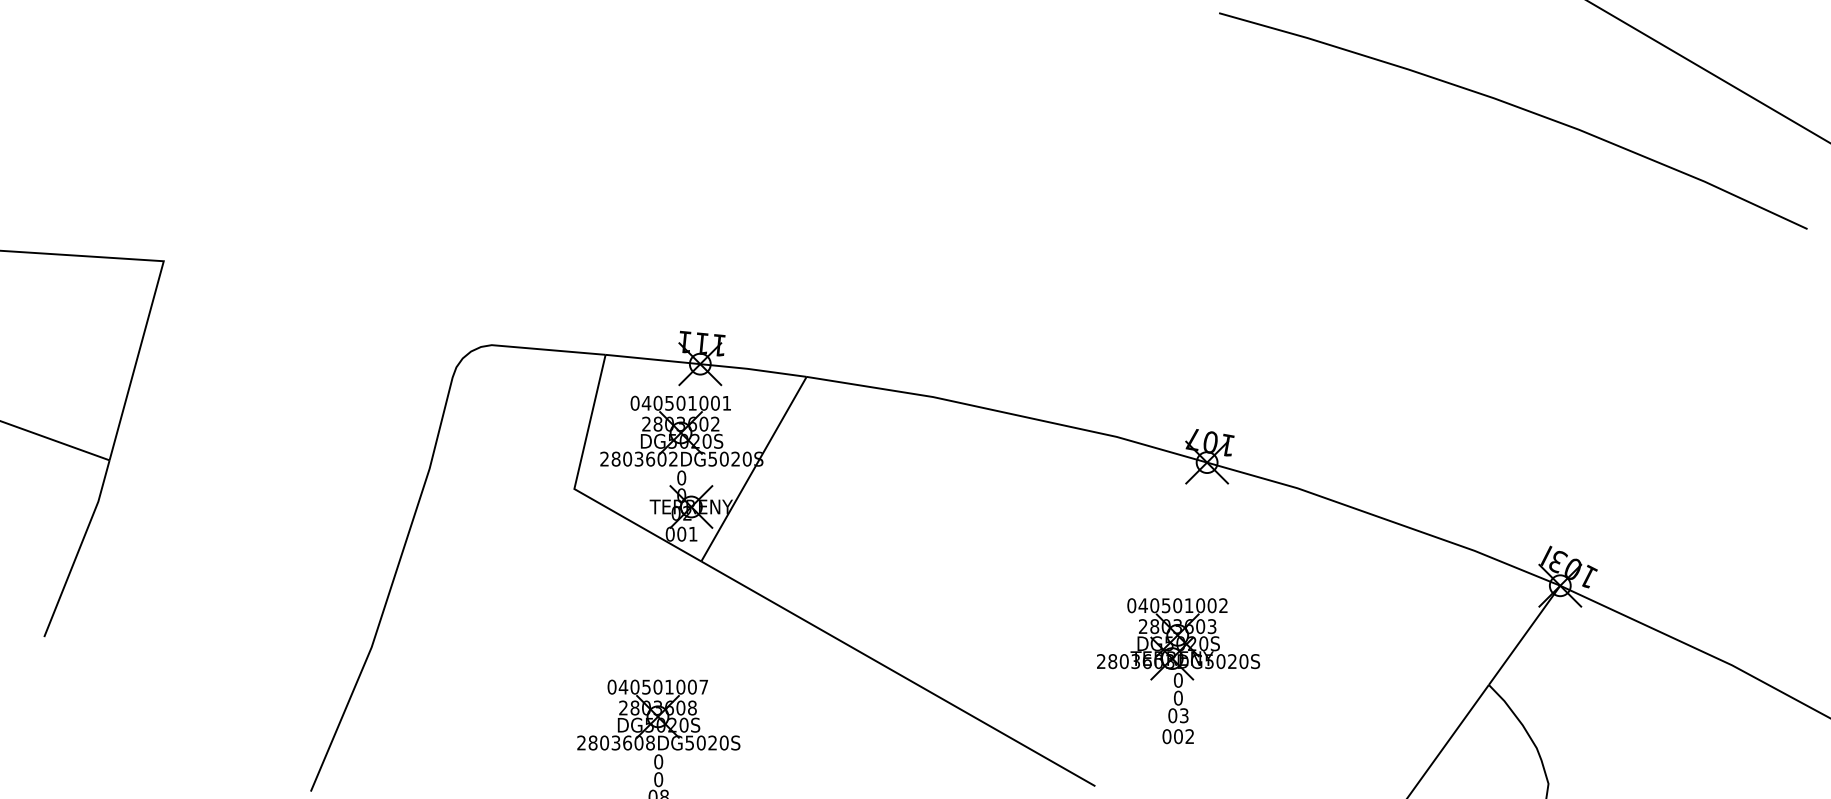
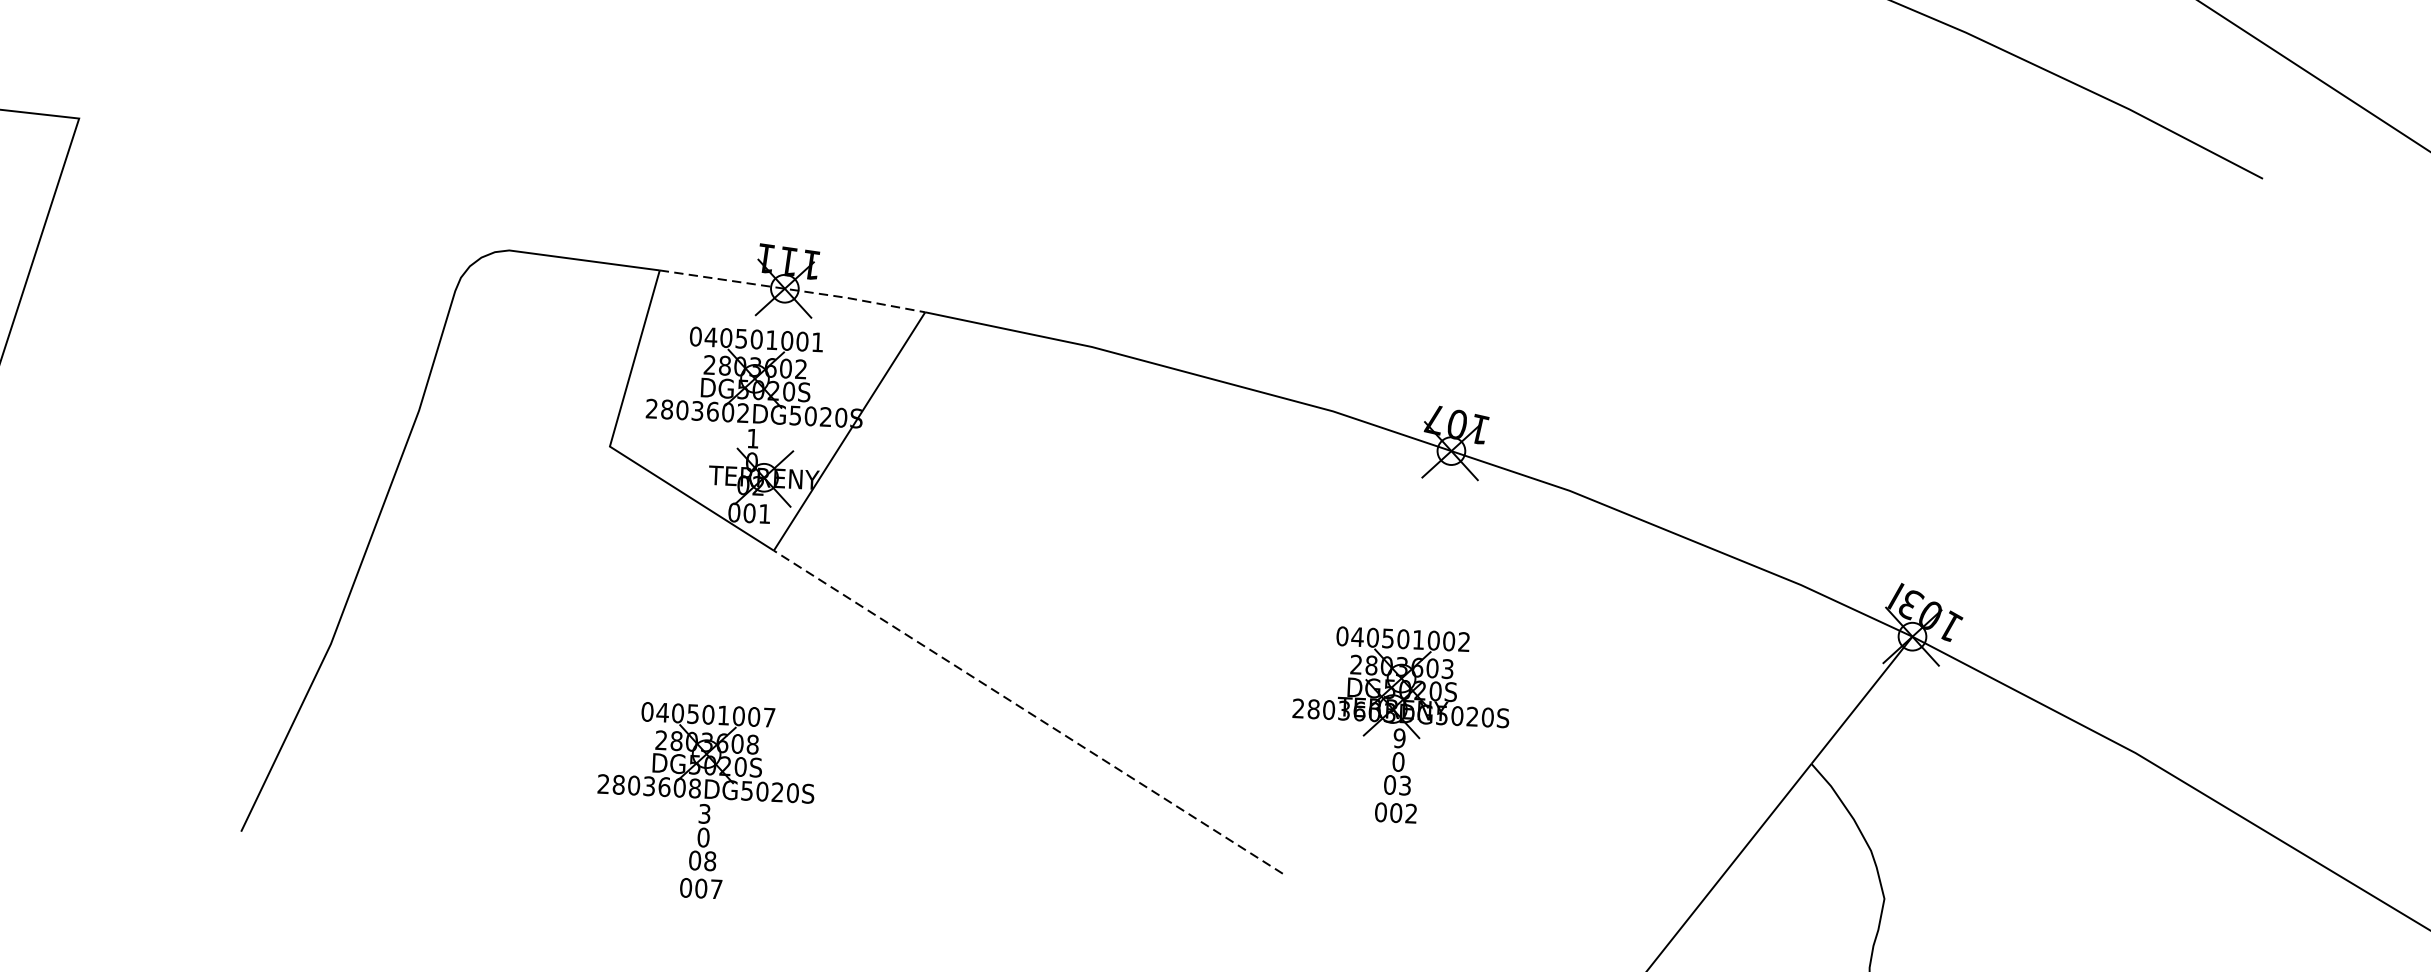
line: (706, 364) -> (793, 289), solid -> dashed
text: (681, 477) -> (752, 438), 0 -> 1
line: (898, 673) -> (1028, 711), solid -> dashed
text: (1177, 680) -> (1398, 738), 0 -> 9
text: (658, 761) -> (704, 813), 0 -> 3

